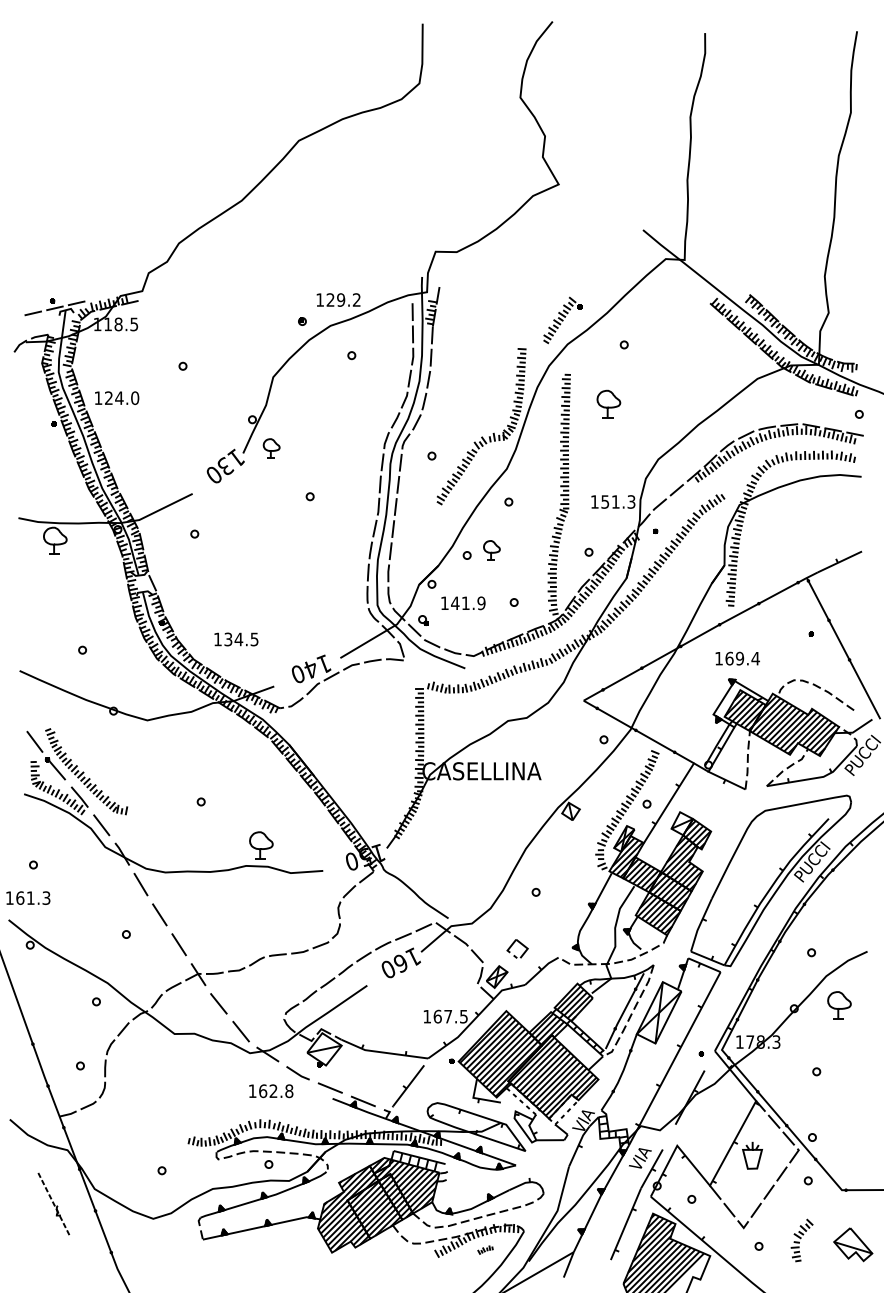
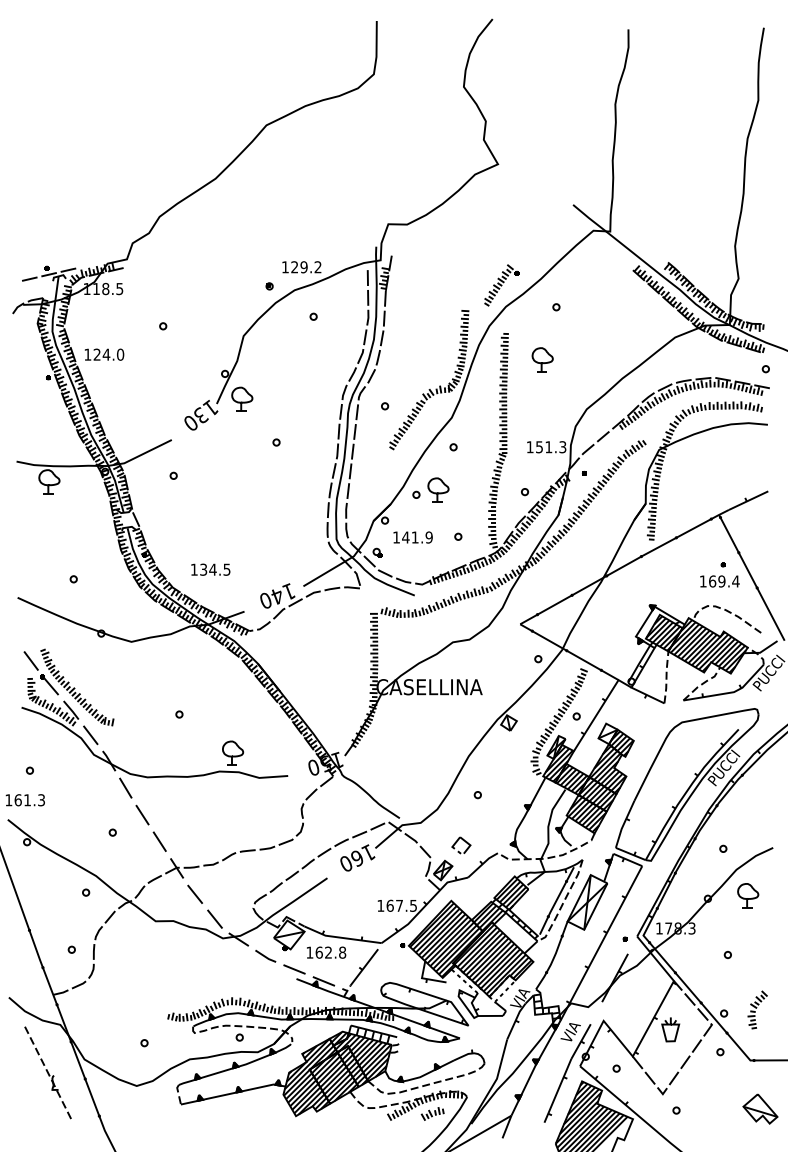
part: (271, 448) -> (242, 399), size x1.43
part: (491, 550) -> (438, 490), size x1.43
text: (737, 658) -> (719, 581), moved
text: (271, 1091) -> (326, 952), moved
part: (53, 1203) -> (47, 1072), size x1.67
part: (801, 1240) -> (757, 1009), moved
part: (485, 1249) -> (432, 1113), size x1.67

